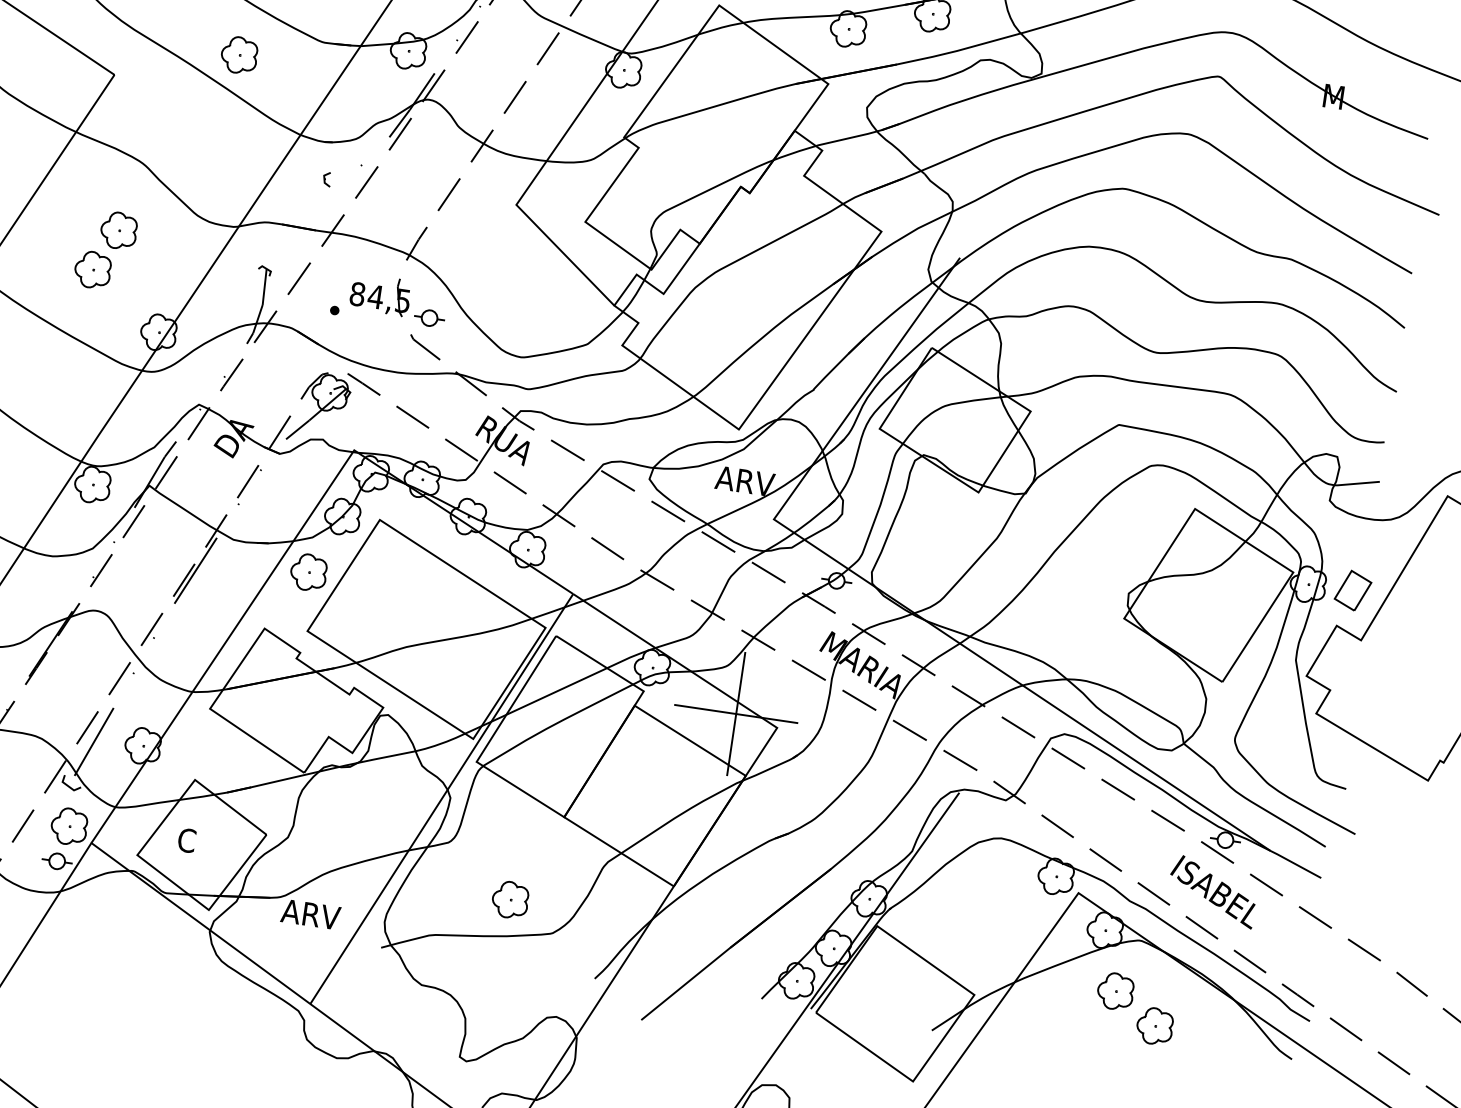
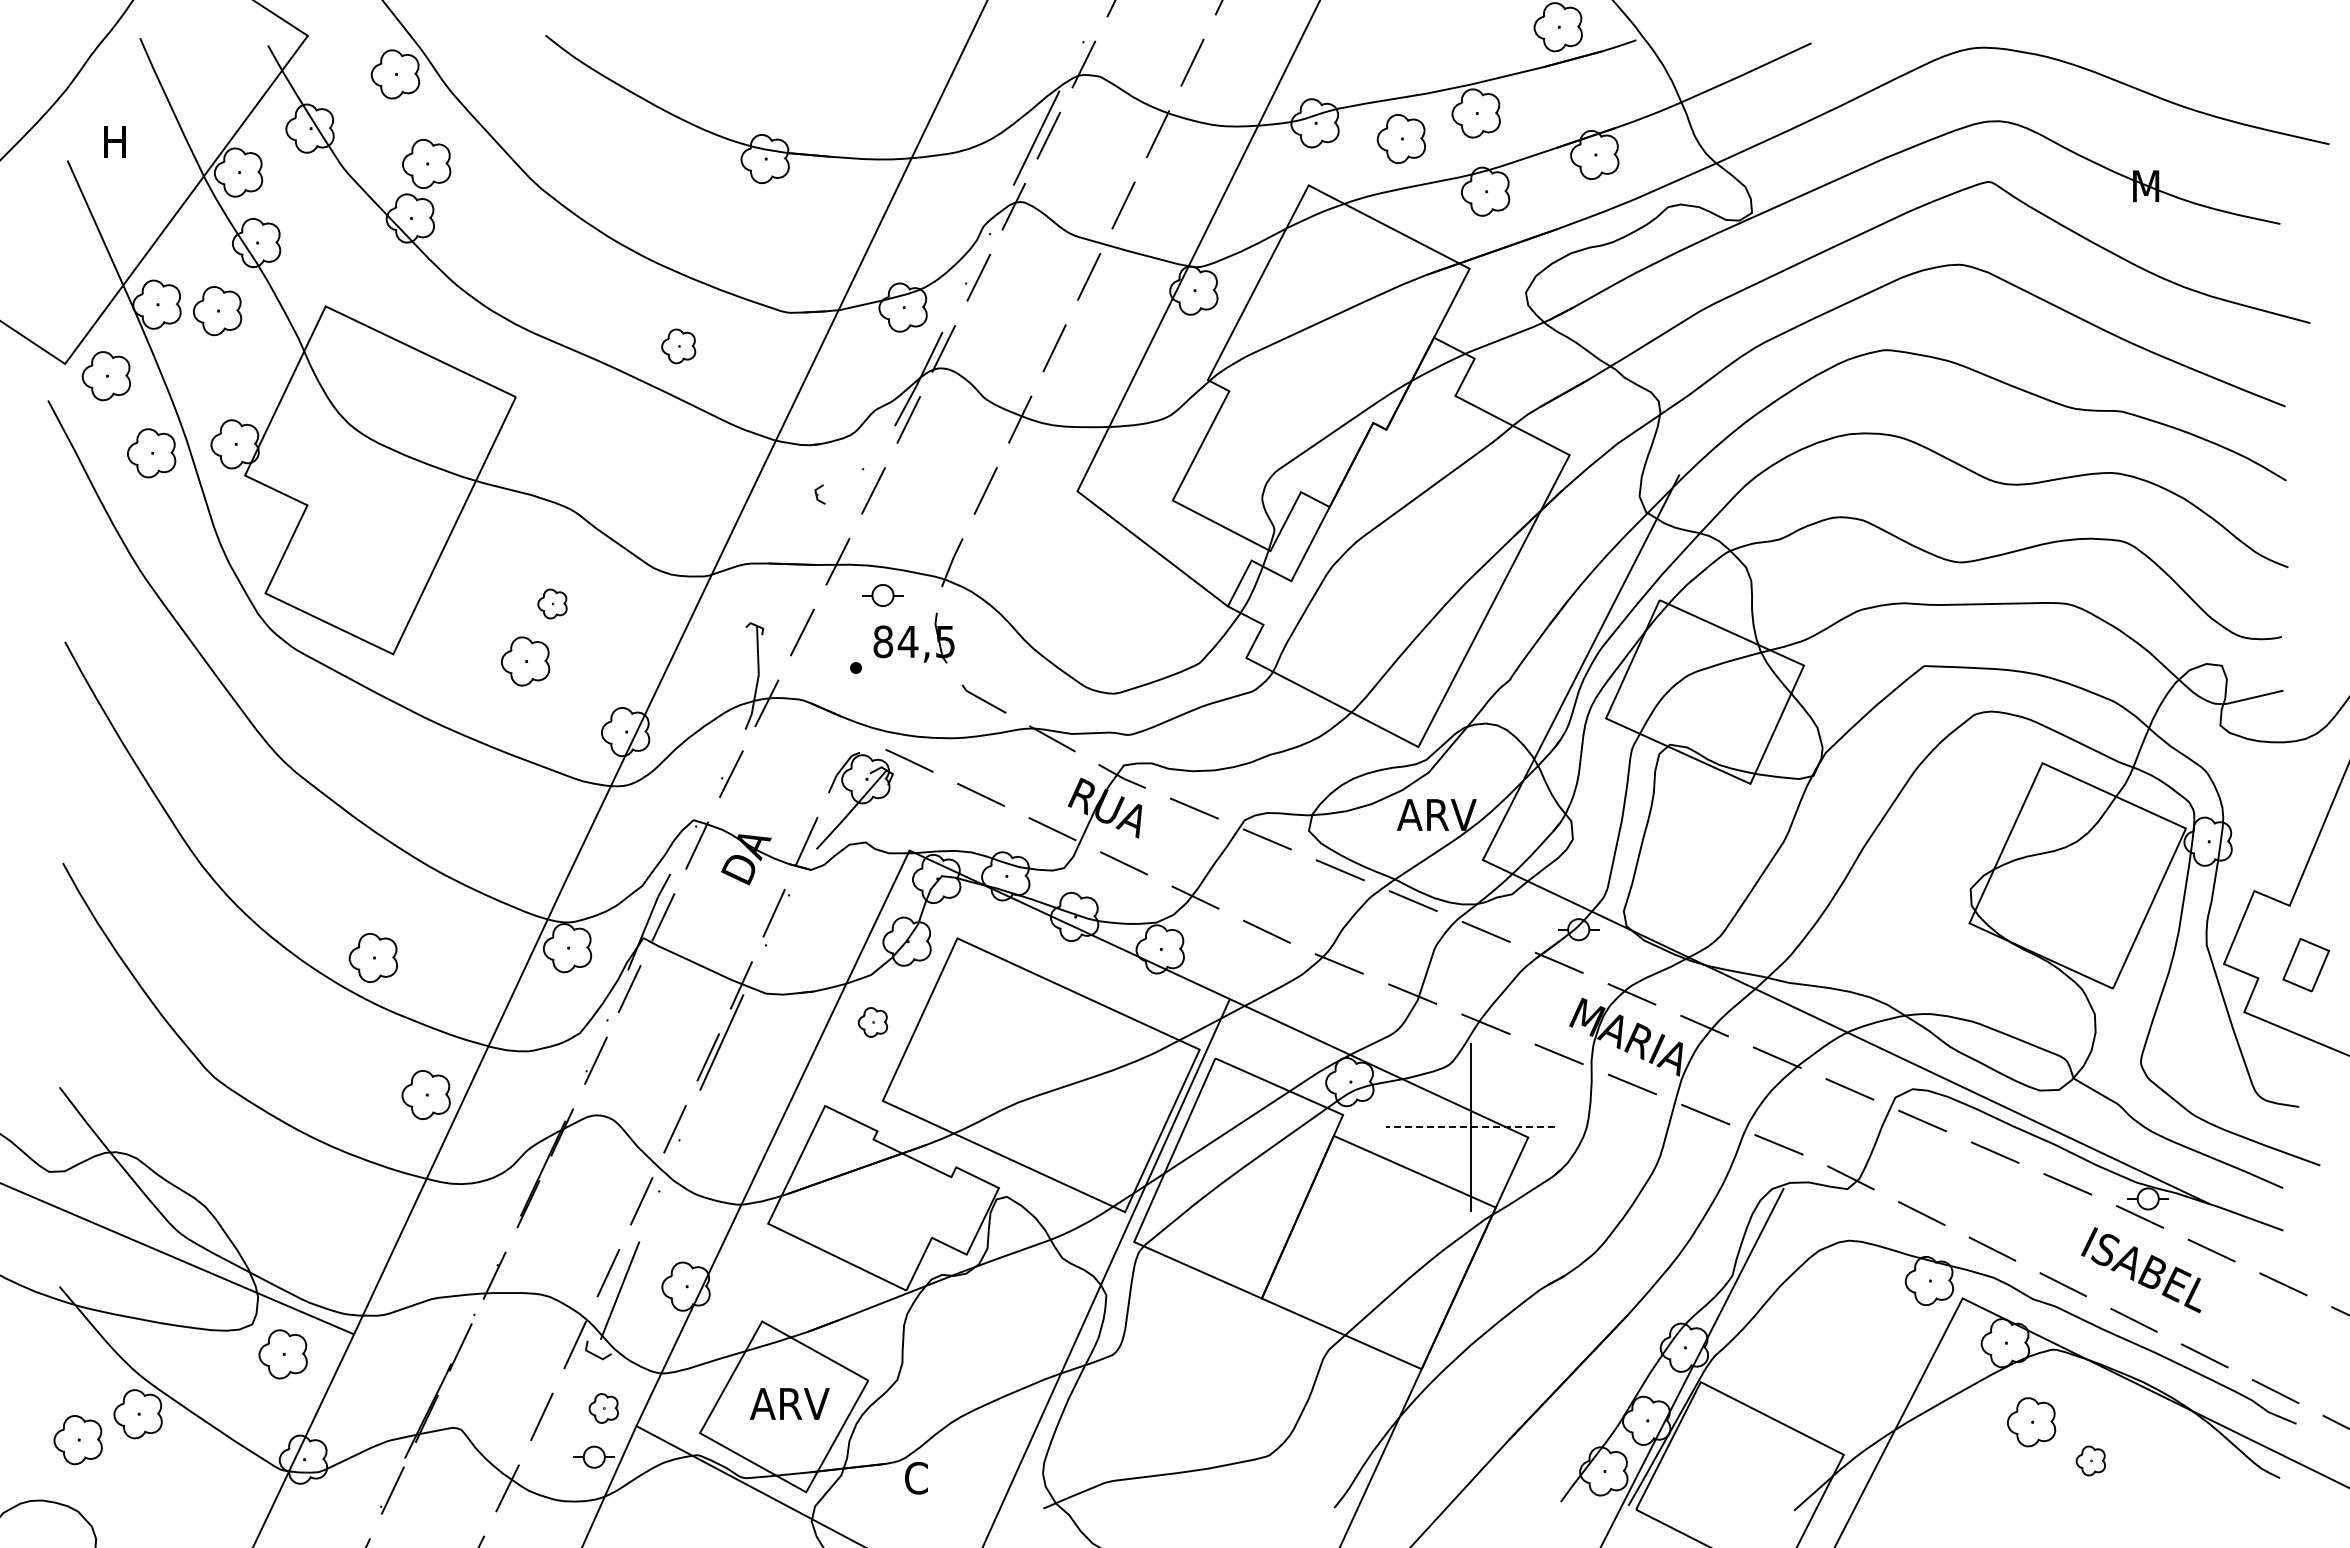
part: (239, 55) -> (678, 346), size x0.7
part: (119, 230) -> (552, 603), size x0.6
part: (429, 318) -> (882, 595), moved
part: (308, 572) -> (872, 1022), size x0.6
part: (1353, 590) -> (2306, 964), moved
line: (735, 714) -> (1470, 1127), solid -> dashed
part: (69, 826) -> (603, 1408), size x0.6
text: (206, 843) -> (789, 1403), C -> ARV
part: (509, 899) -> (1205, 1419), removed
text: (310, 913) -> (942, 1477), ARV -> C
part: (1154, 1025) -> (2090, 1460), size x0.6

